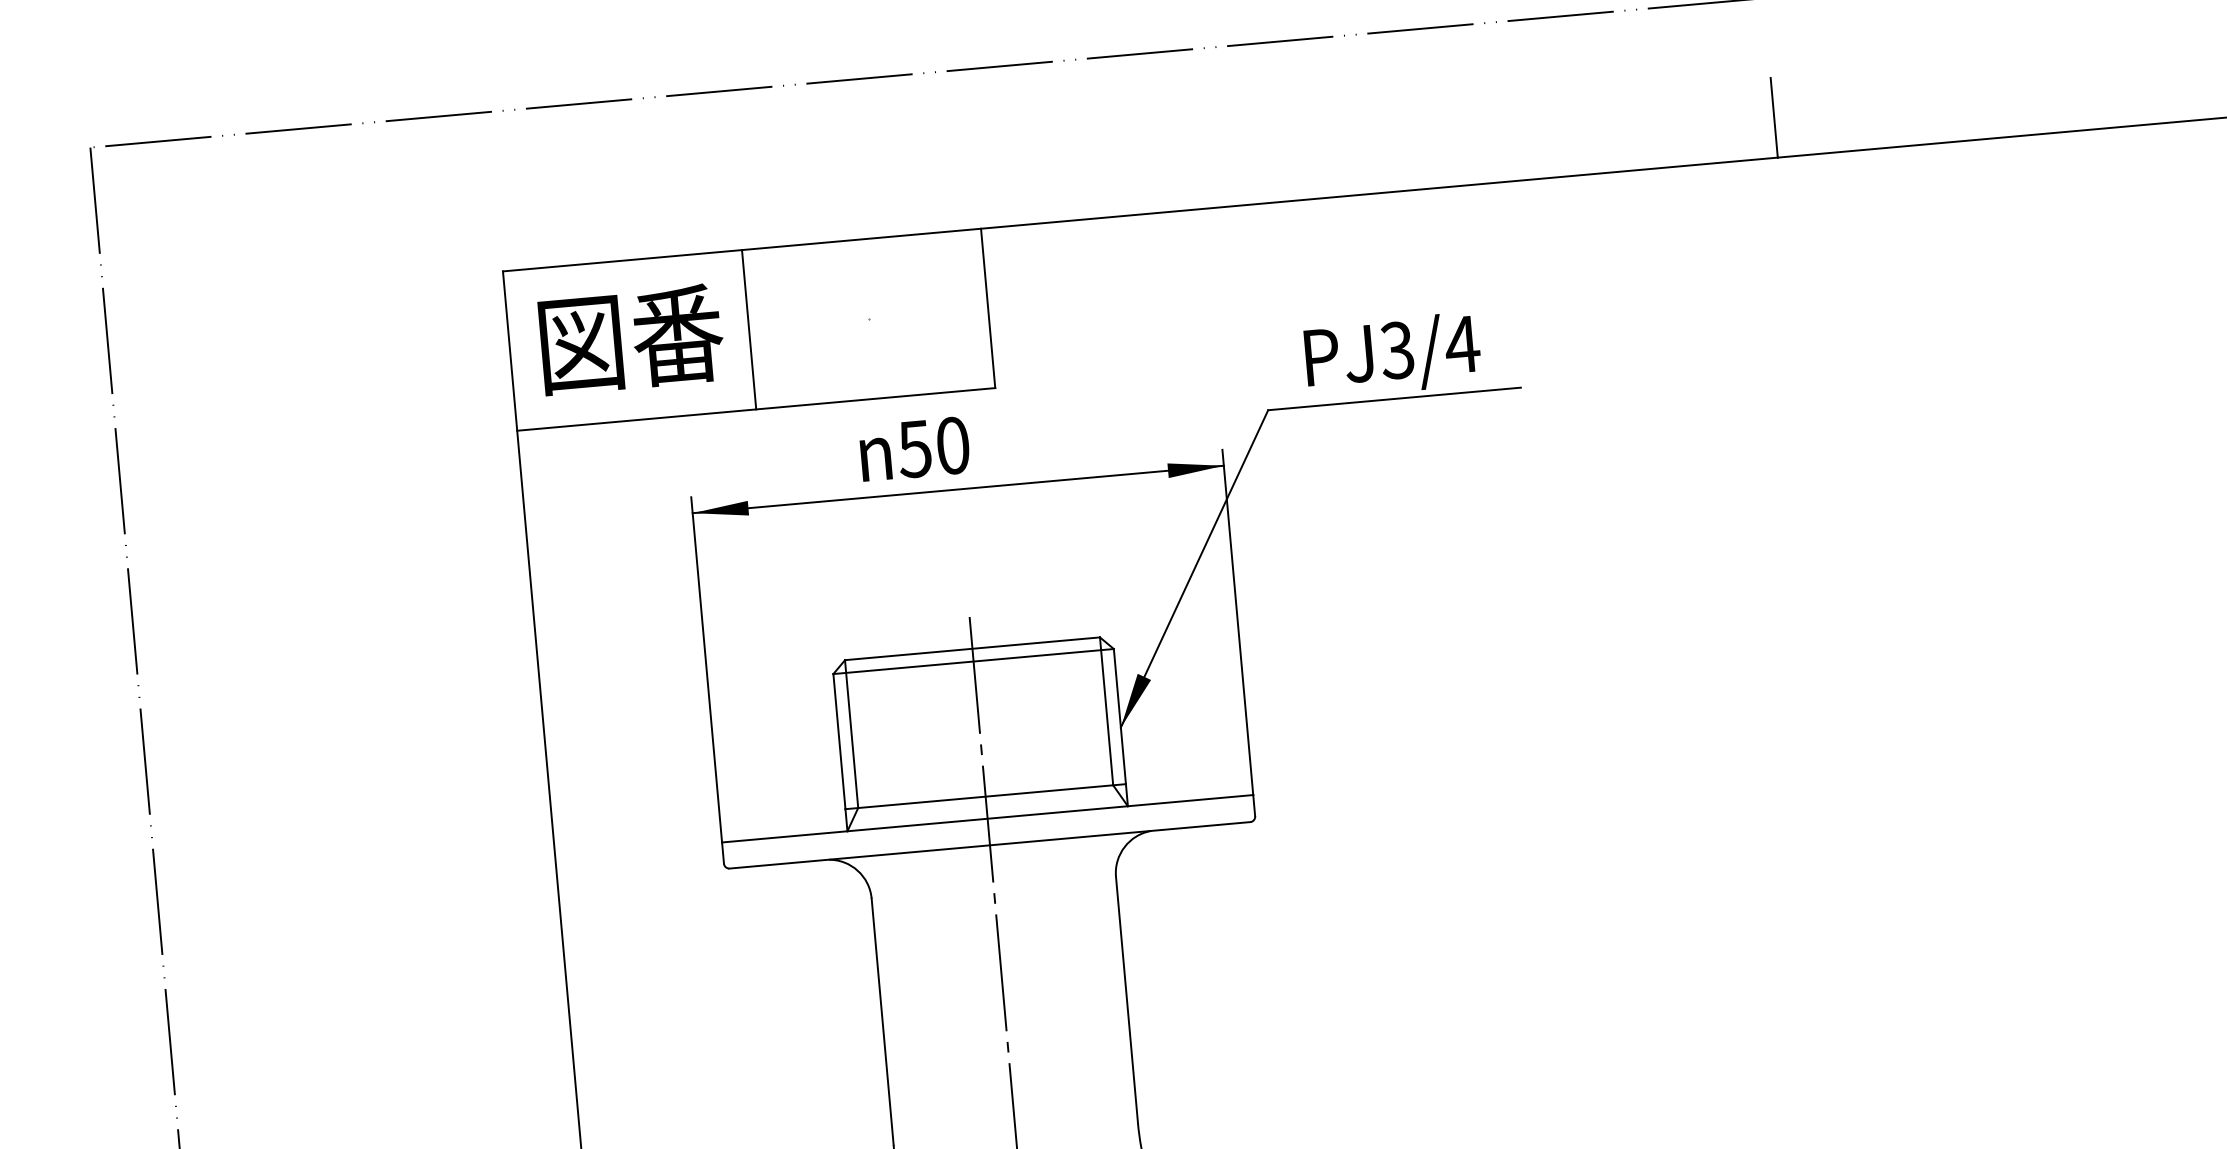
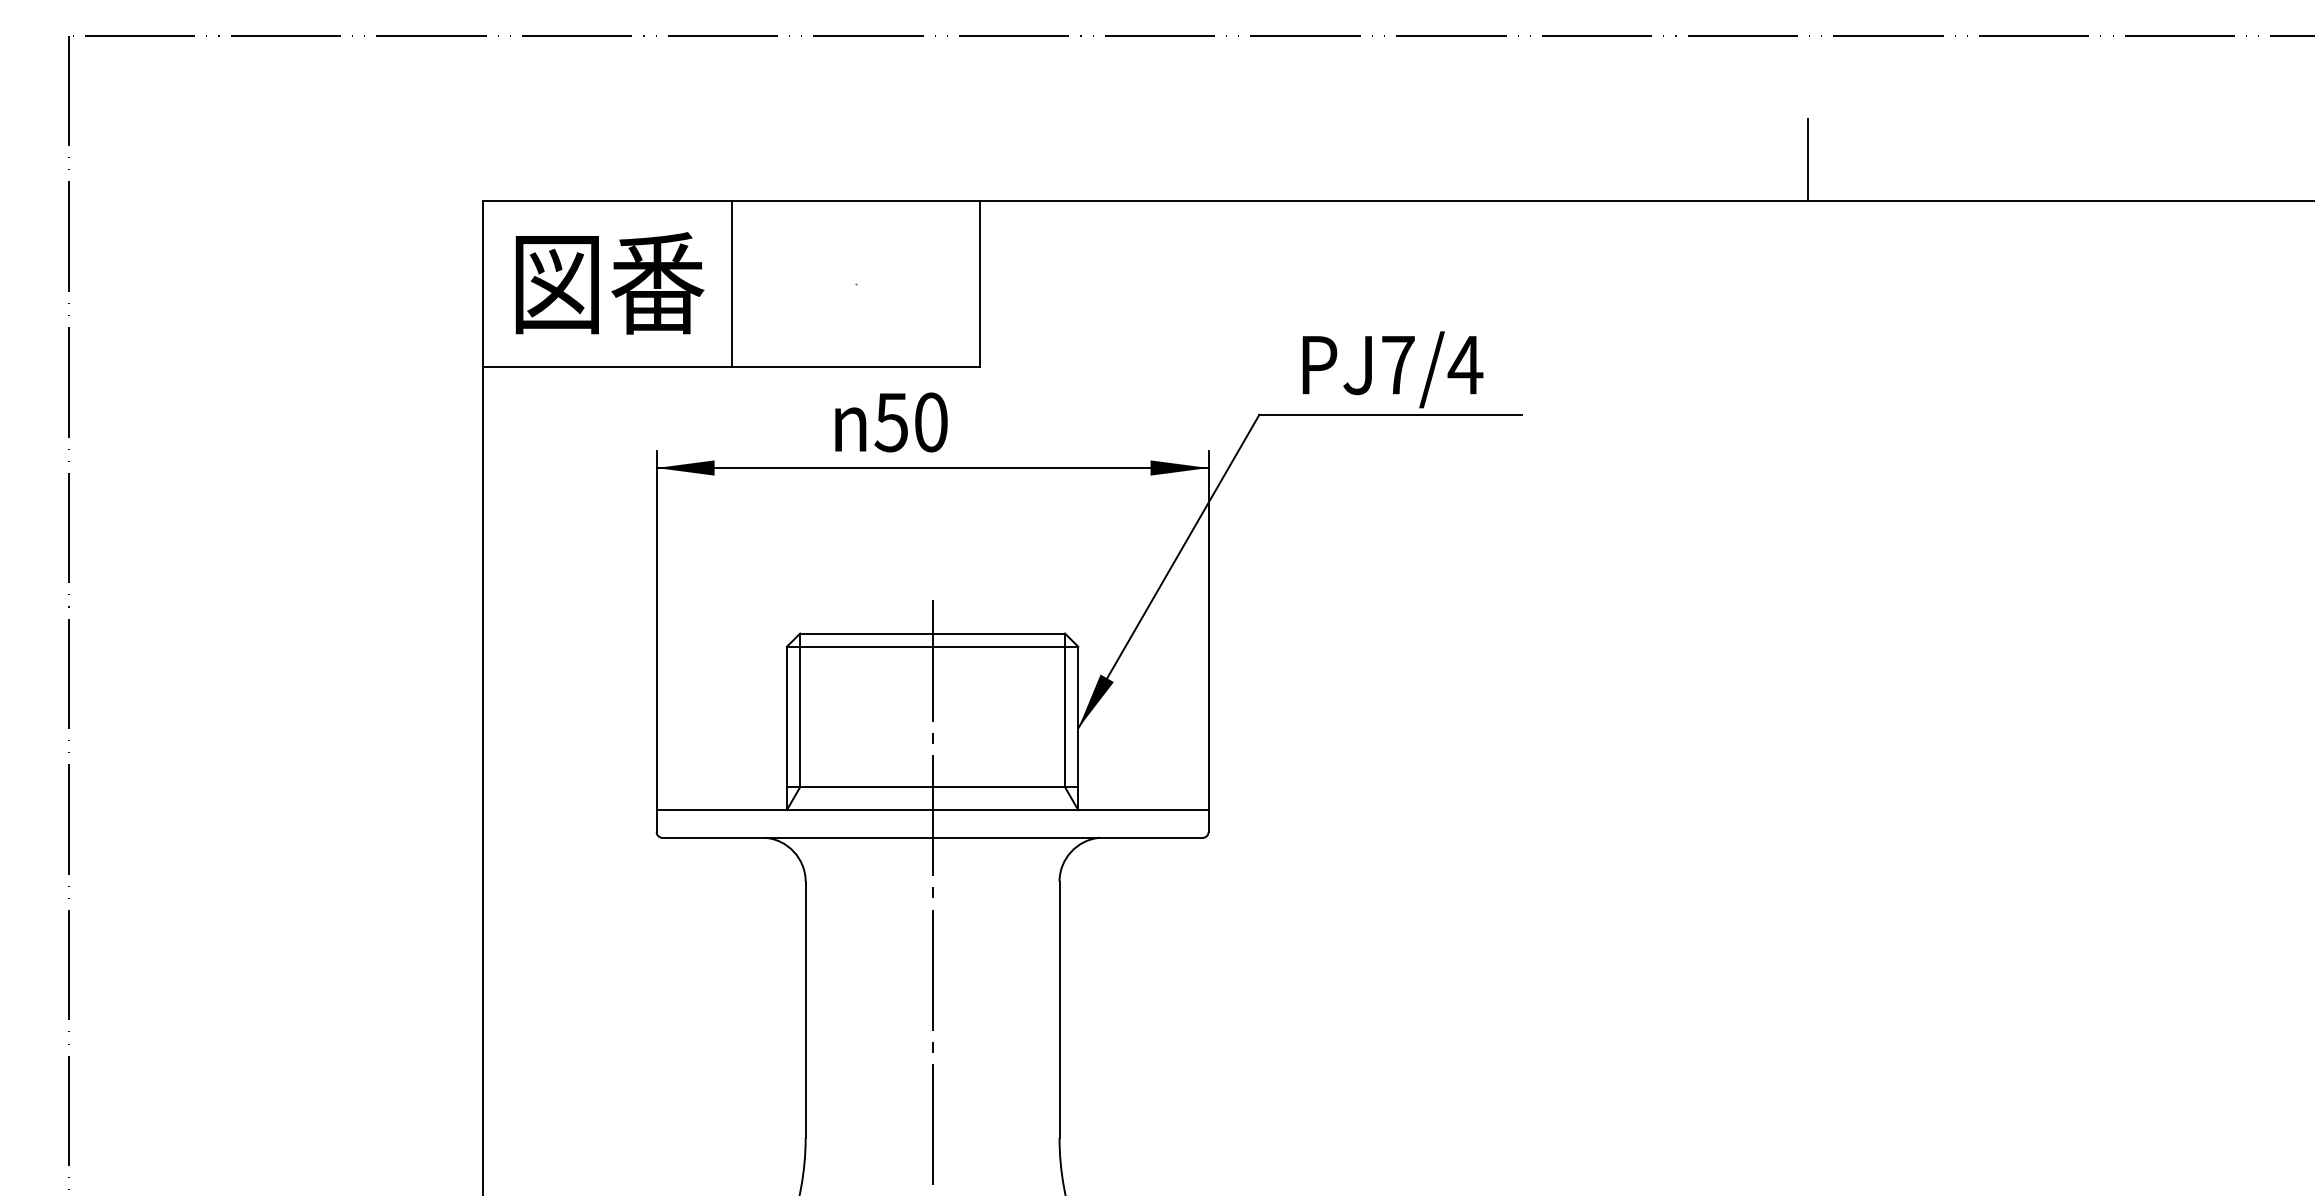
text: (1396, 350) -> (1397, 365), PJ3/4 -> PJ7/4

